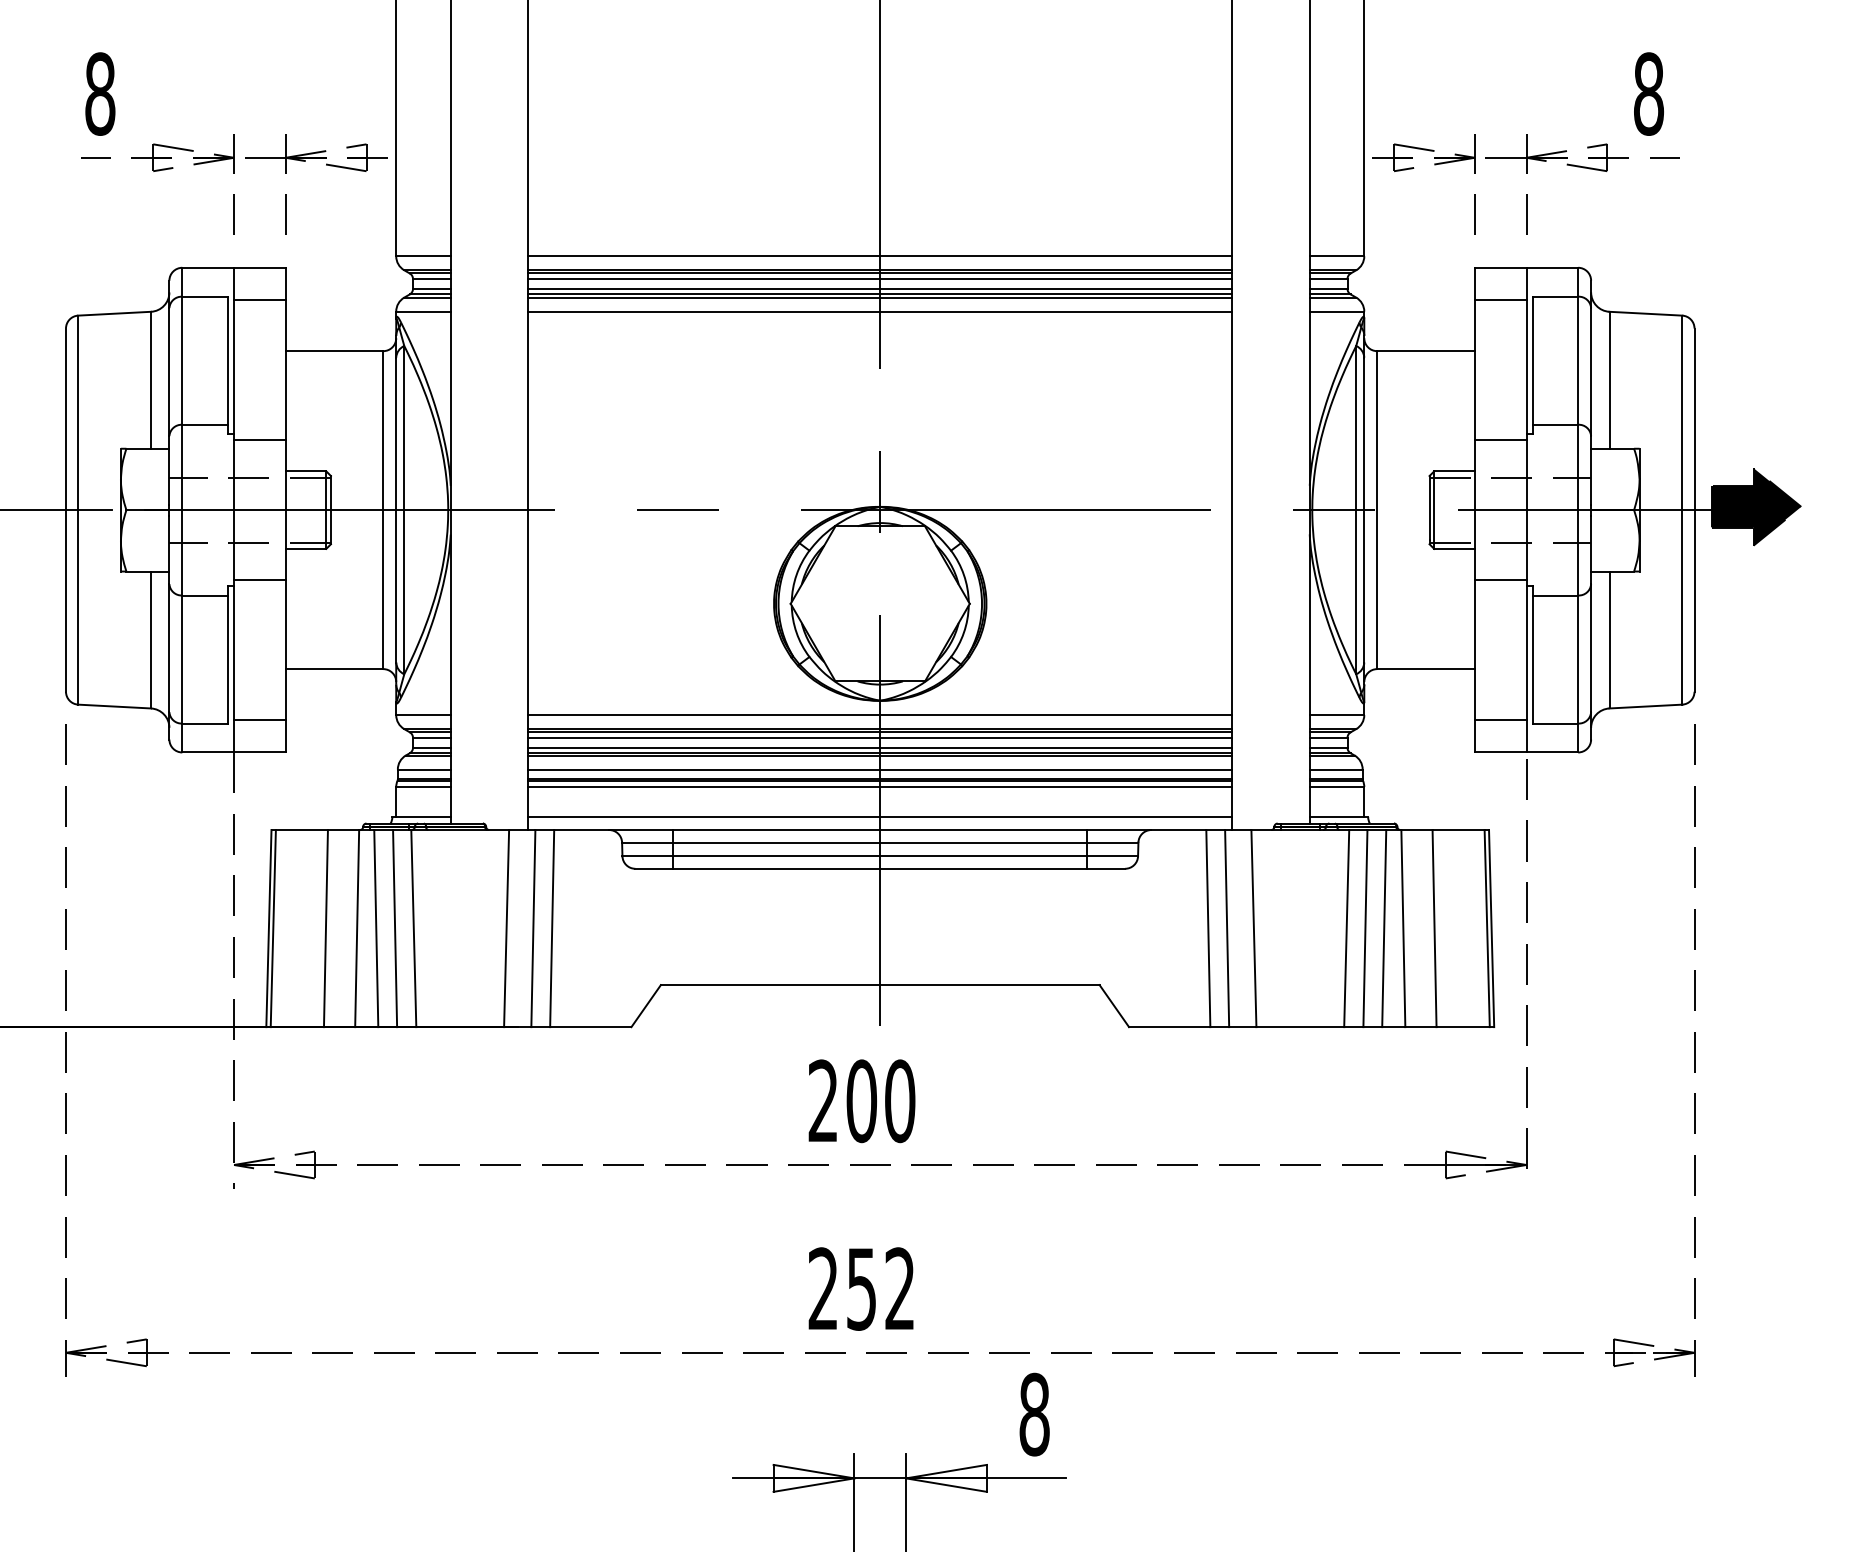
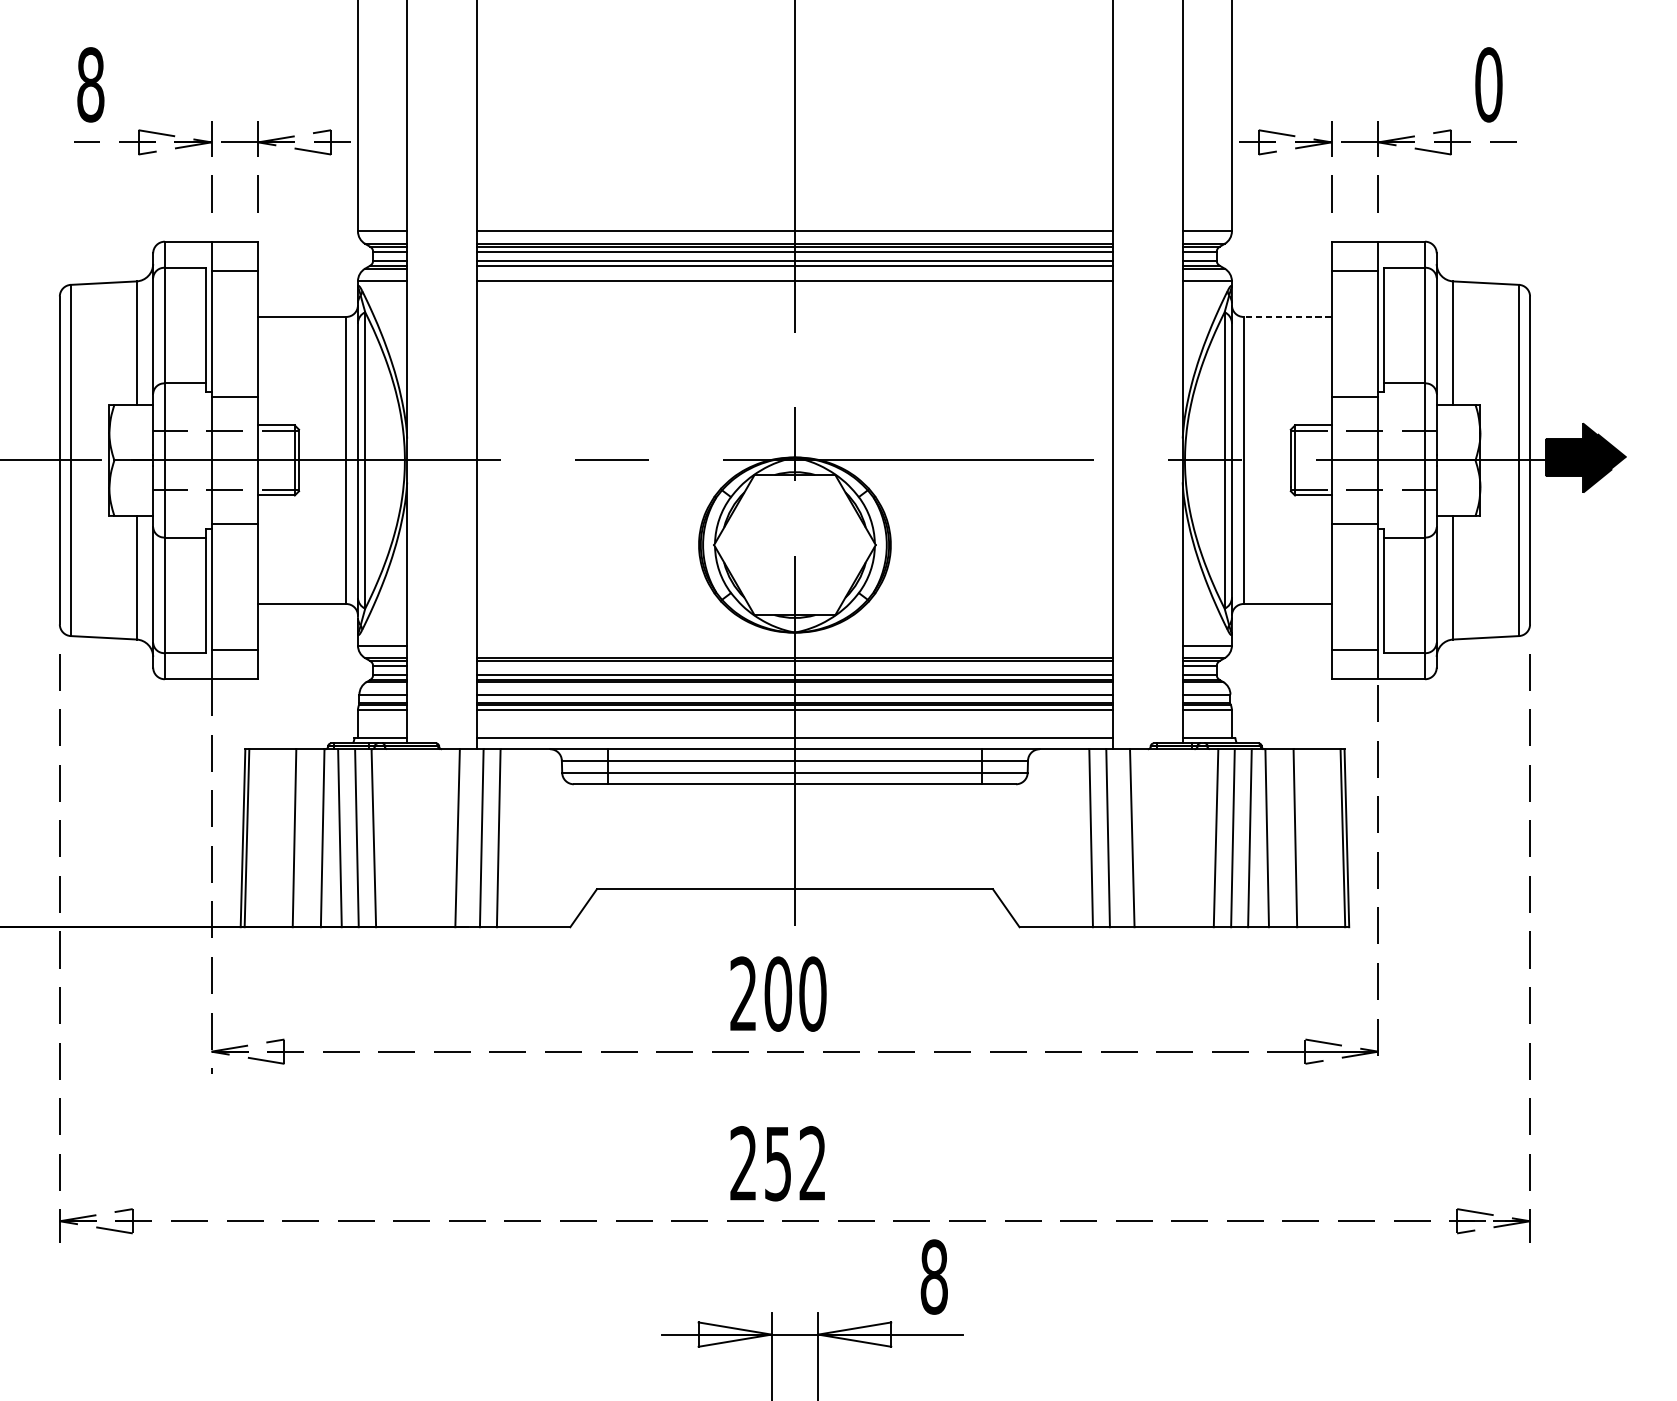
text: (1648, 93) -> (1488, 84), 8 -> 0
line: (880, 297) -> (795, 268), removed
line: (1426, 351) -> (1288, 317), solid -> dashed
line: (880, 715) -> (795, 645), removed
line: (880, 737) -> (795, 665), removed

